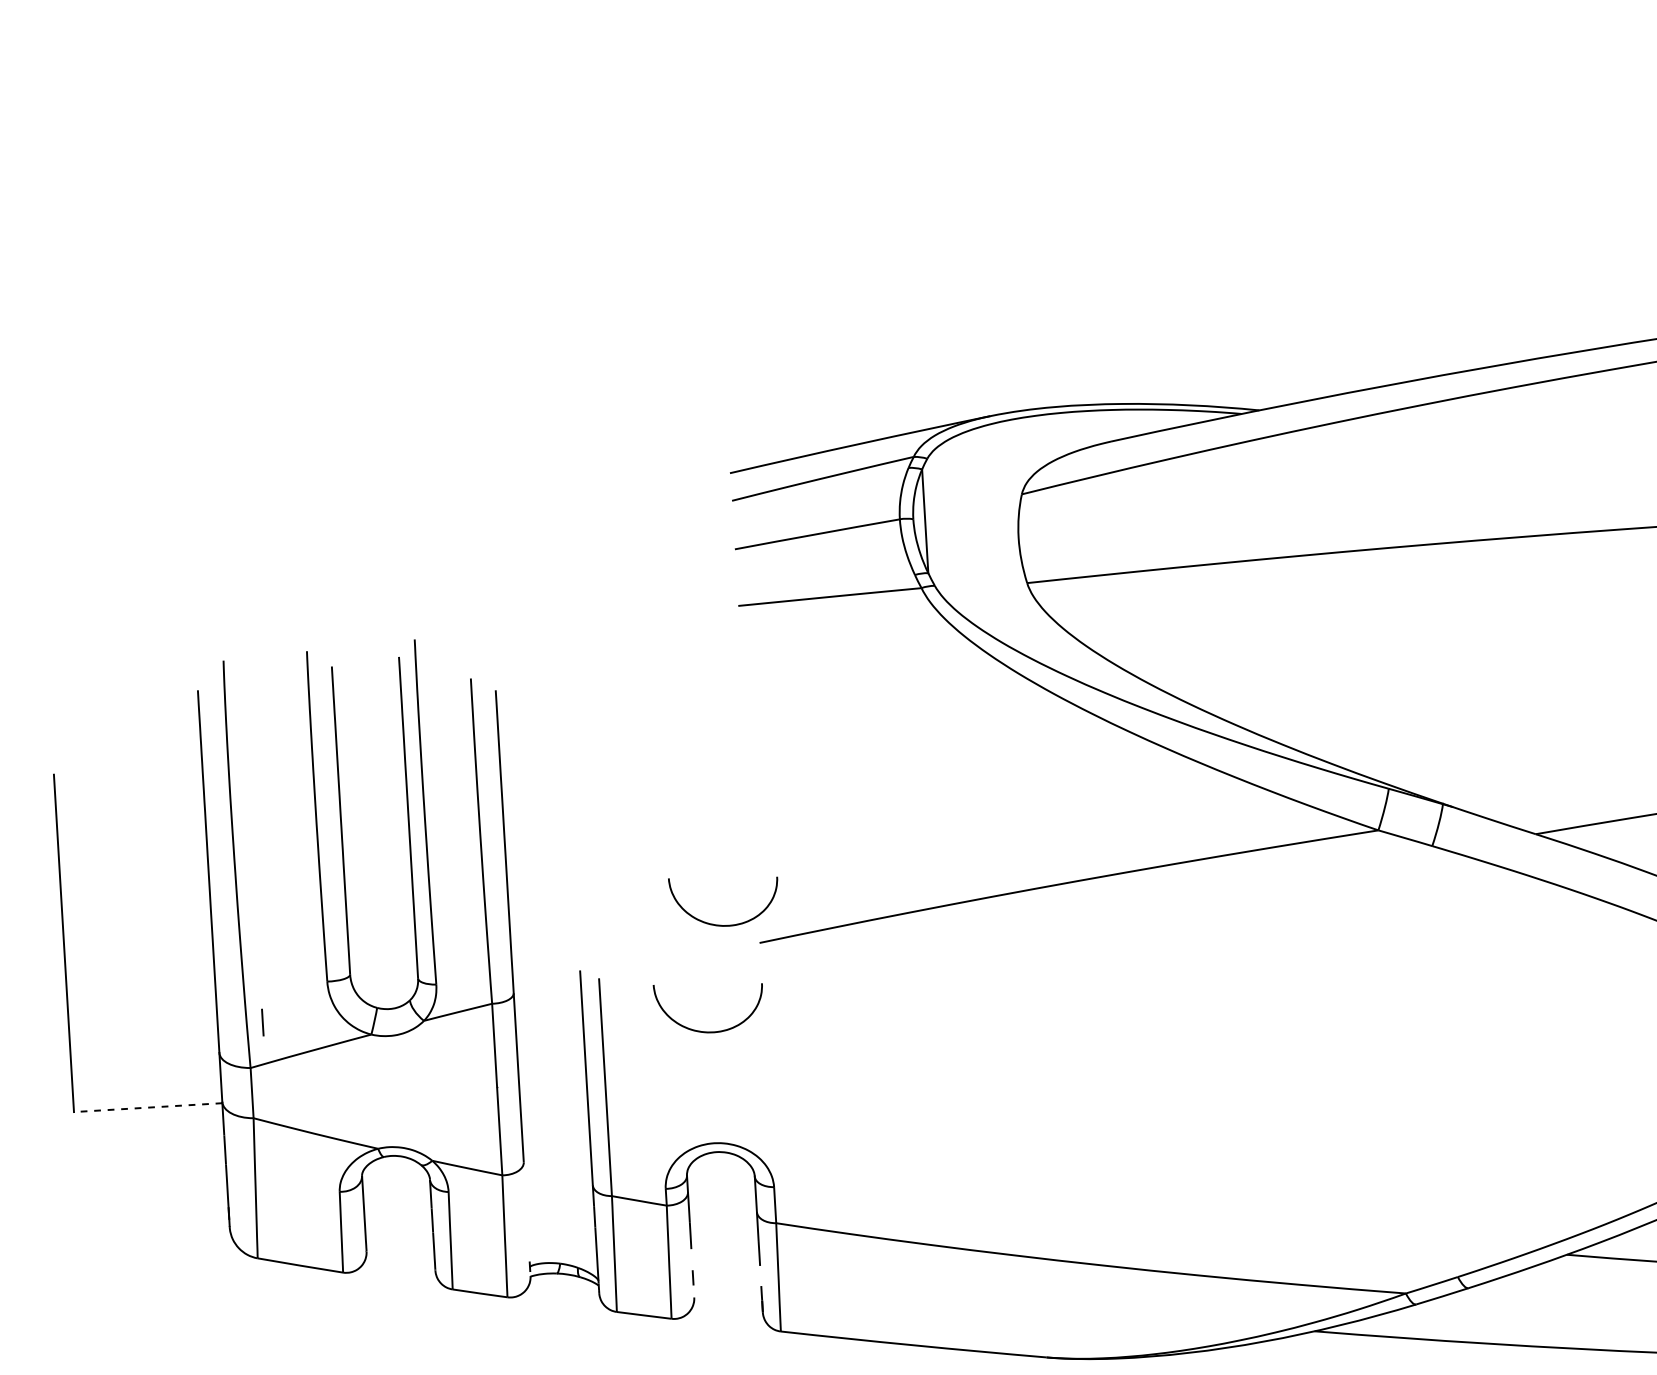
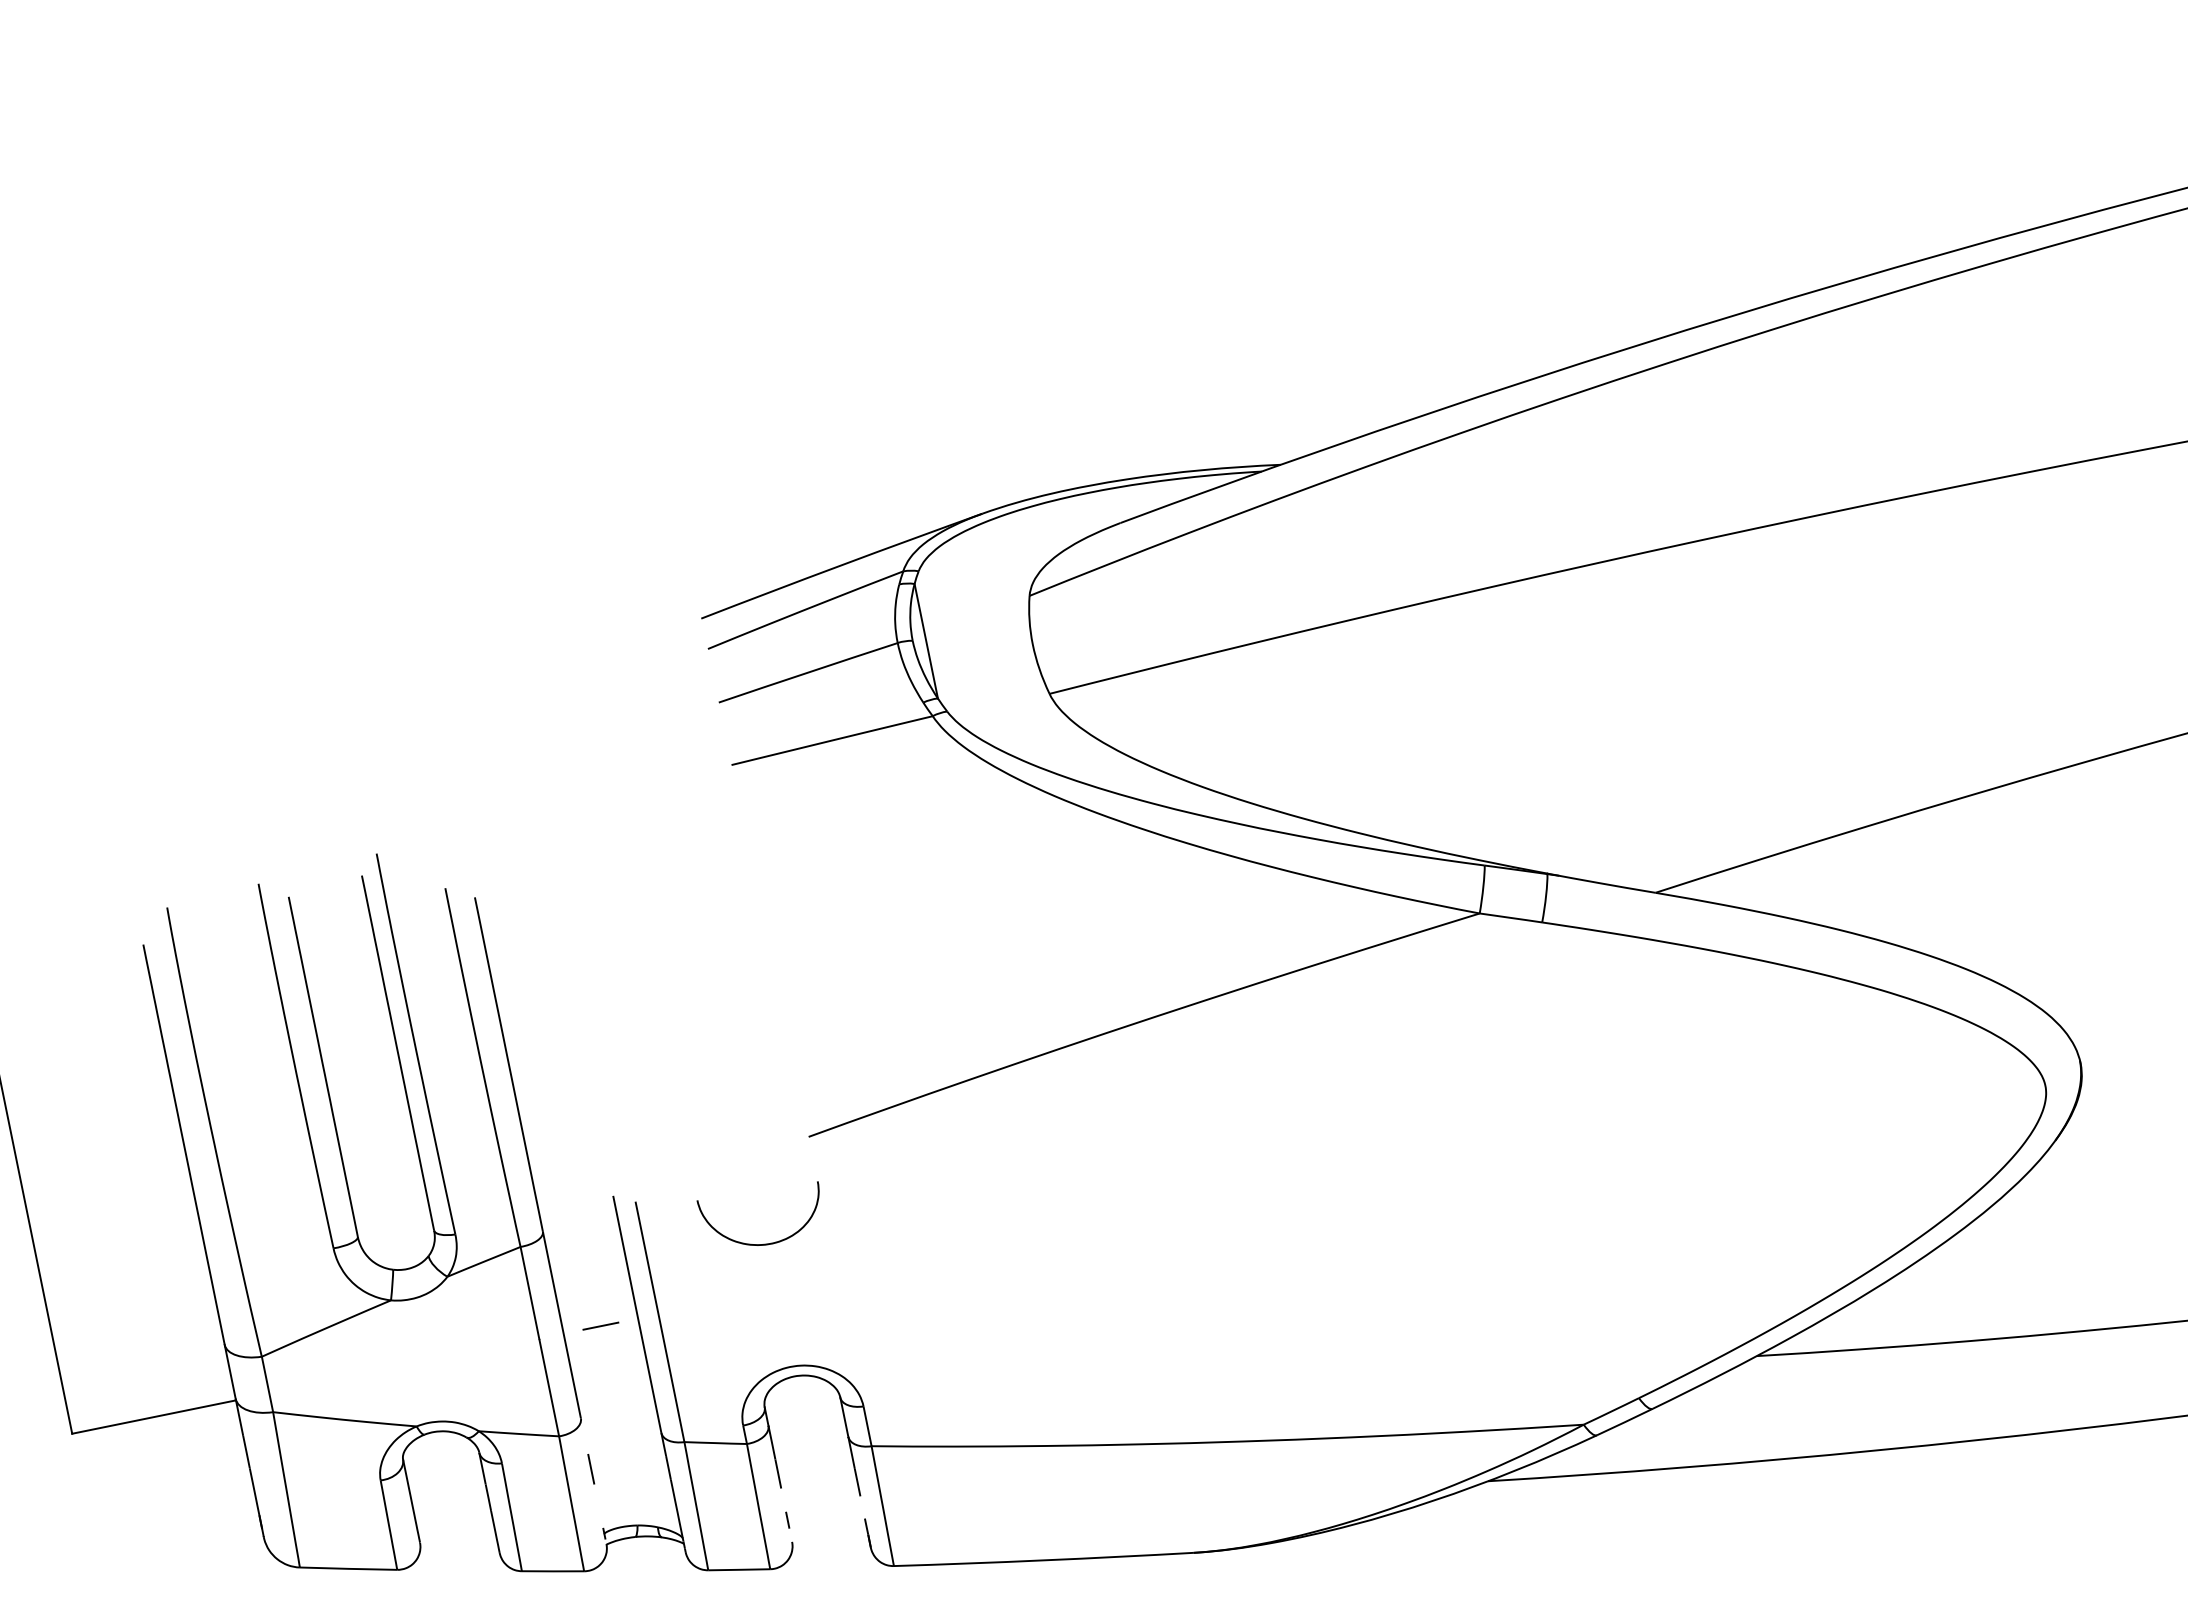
curve: (710, 923) -> (750, 1122), removed
line: (263, 1022) -> (591, 1469), moved
line: (552, 1082) -> (600, 1325), added
line: (148, 1108) -> (154, 1417), dashed -> solid

